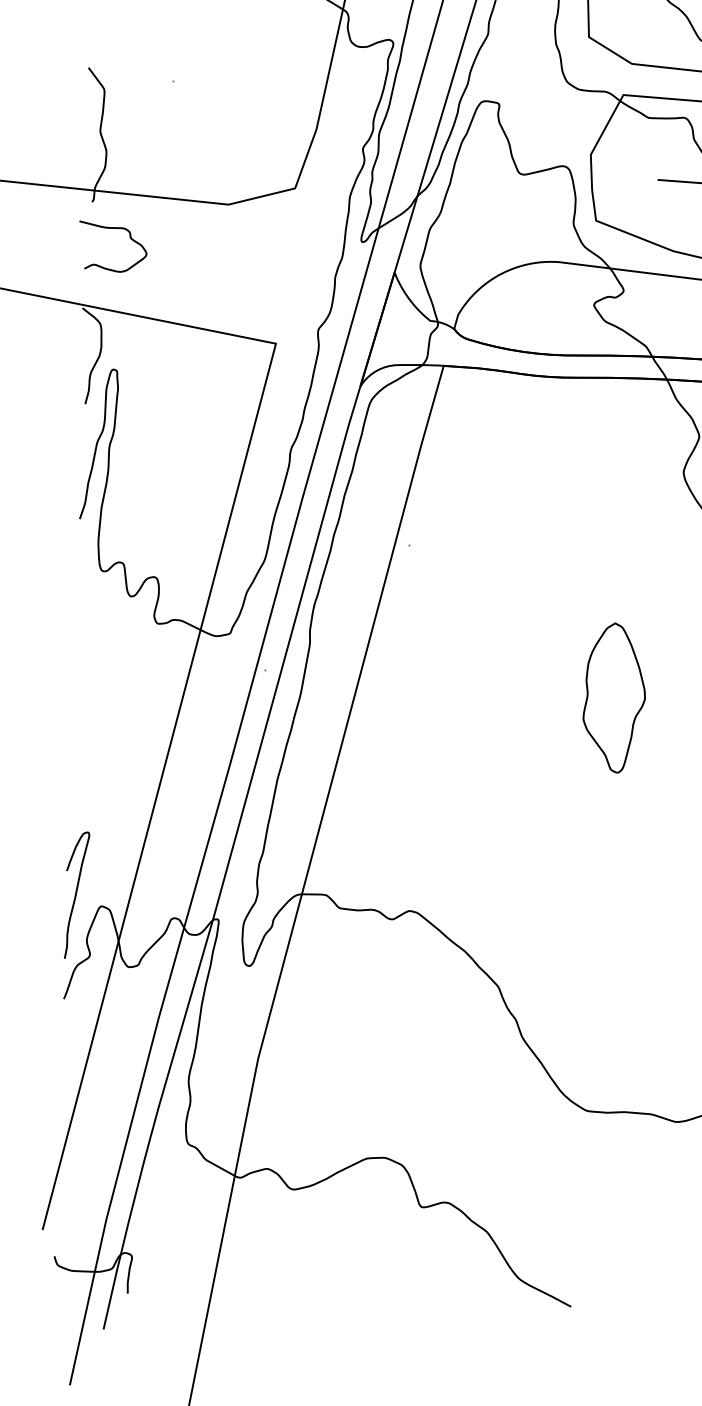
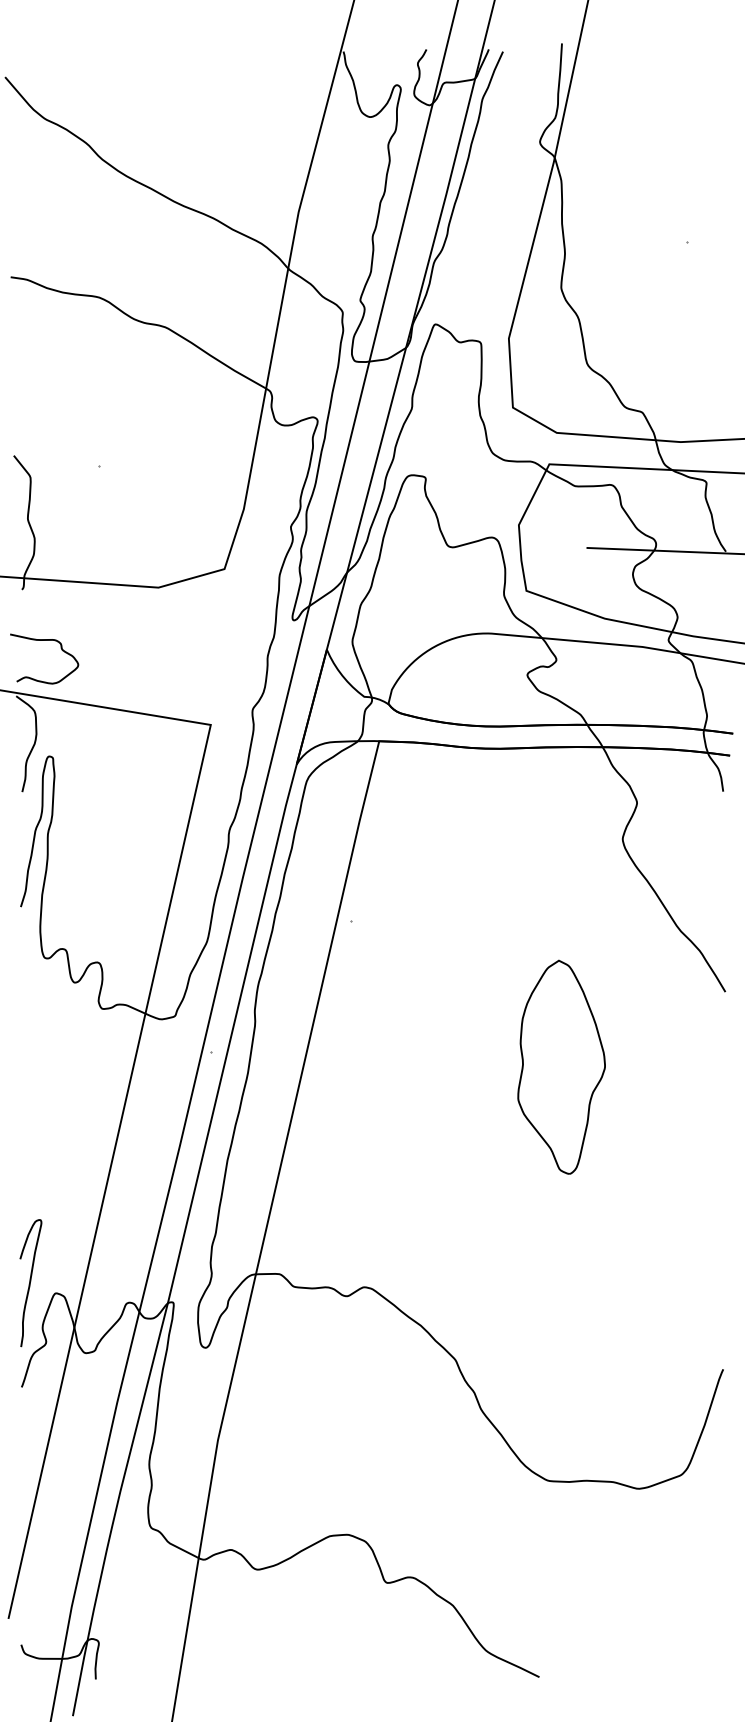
curve: (113, 228) -> (44, 640), moved
part: (614, 697) -> (561, 1066), size x1.43

